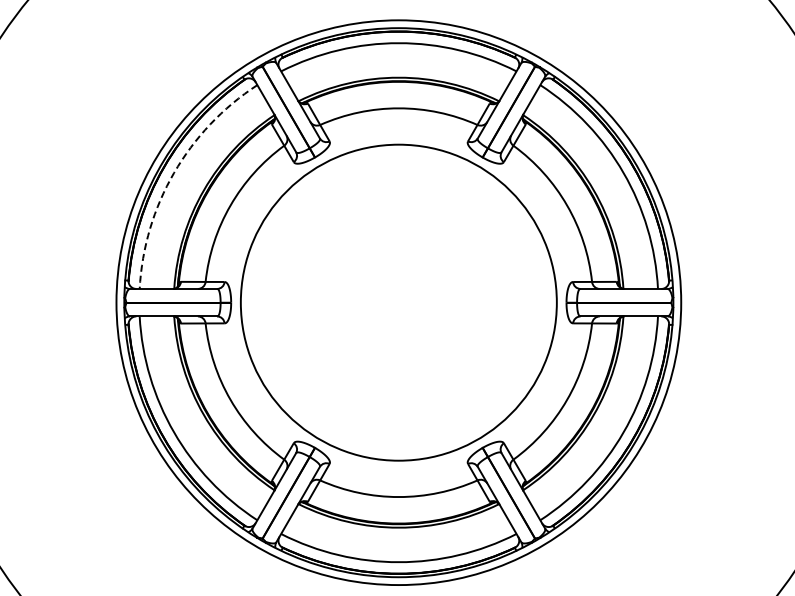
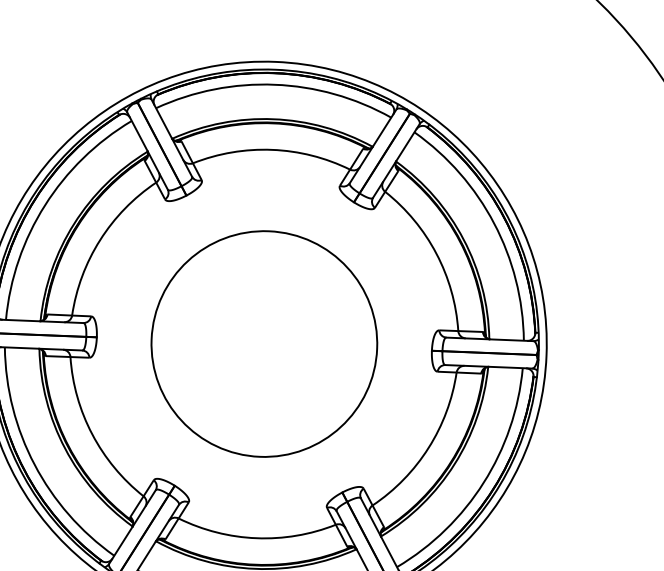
arc: (174, 172) -> (45, 204), dashed -> solid
circle: (398, 302) -> (264, 343), size x0.71

